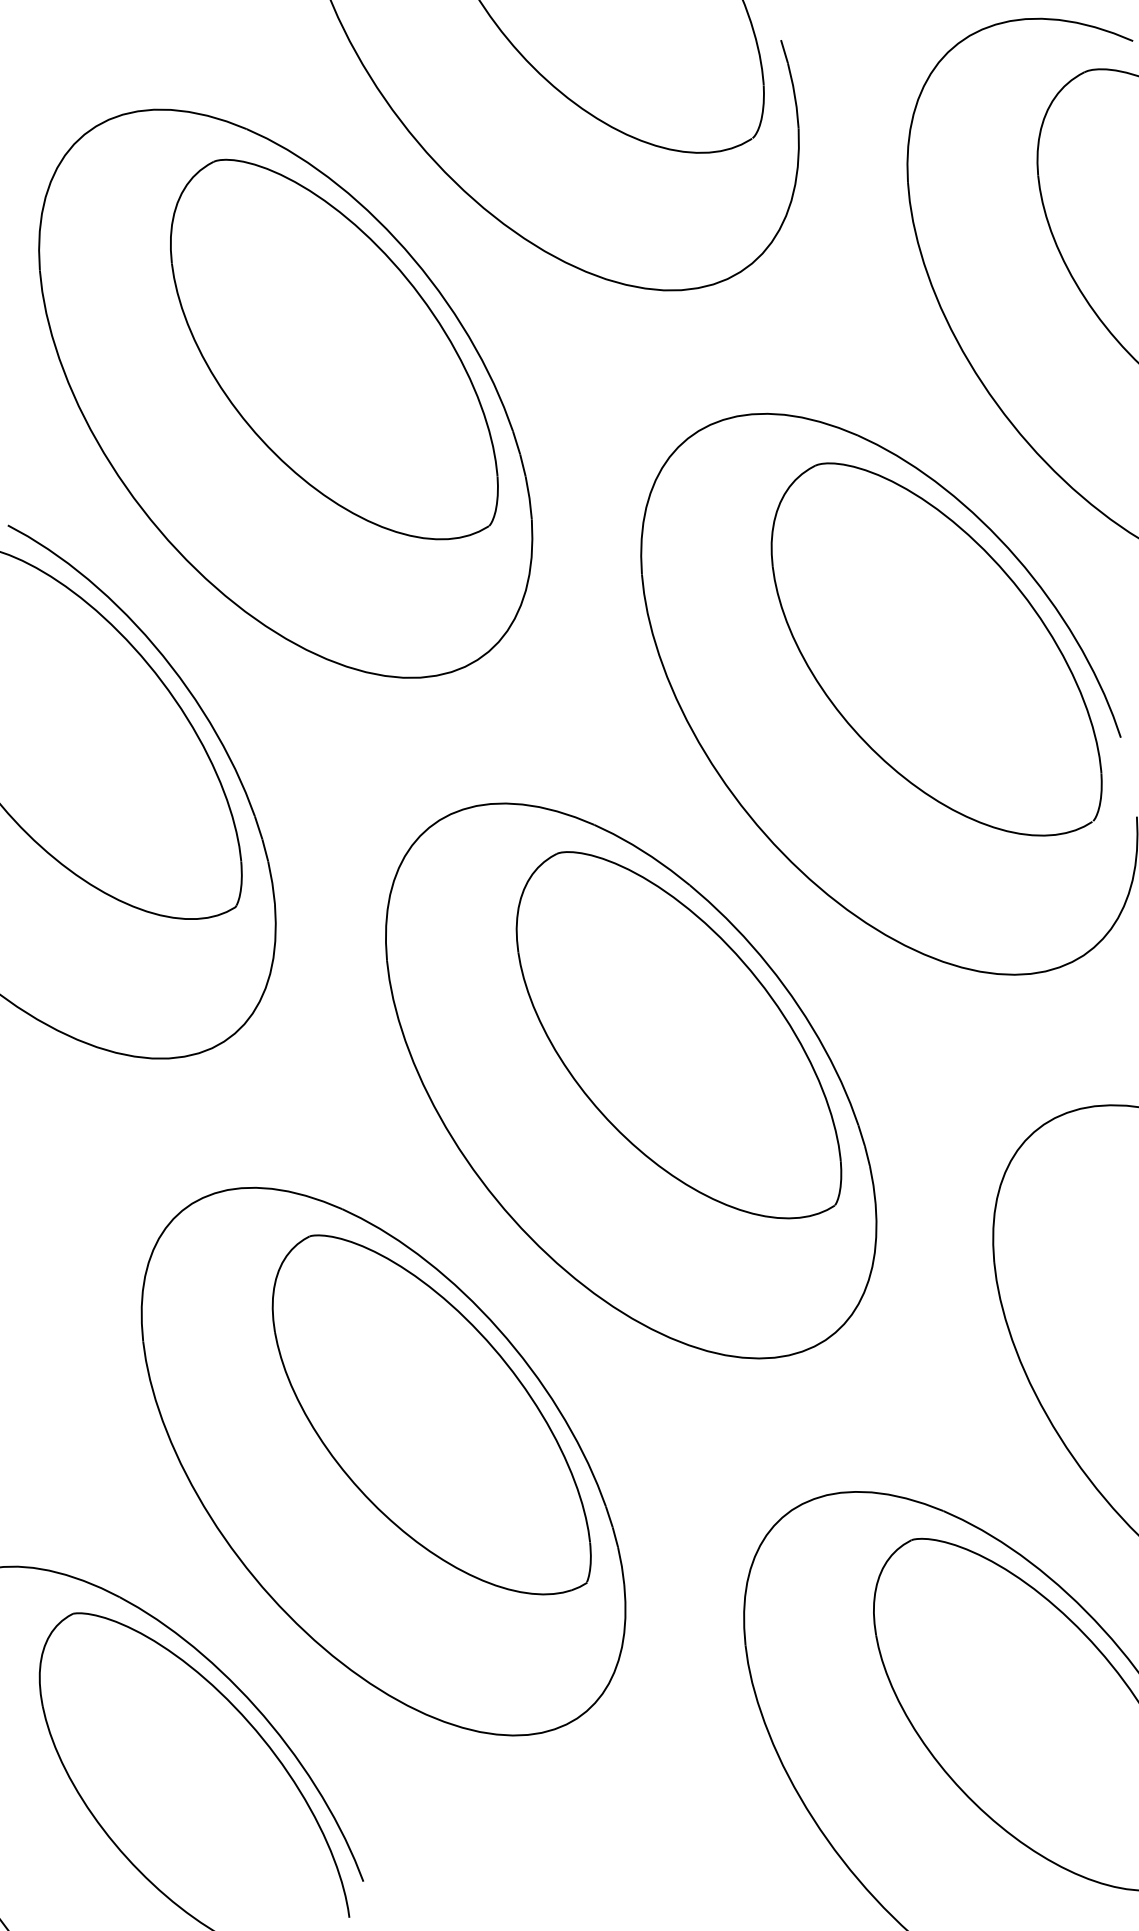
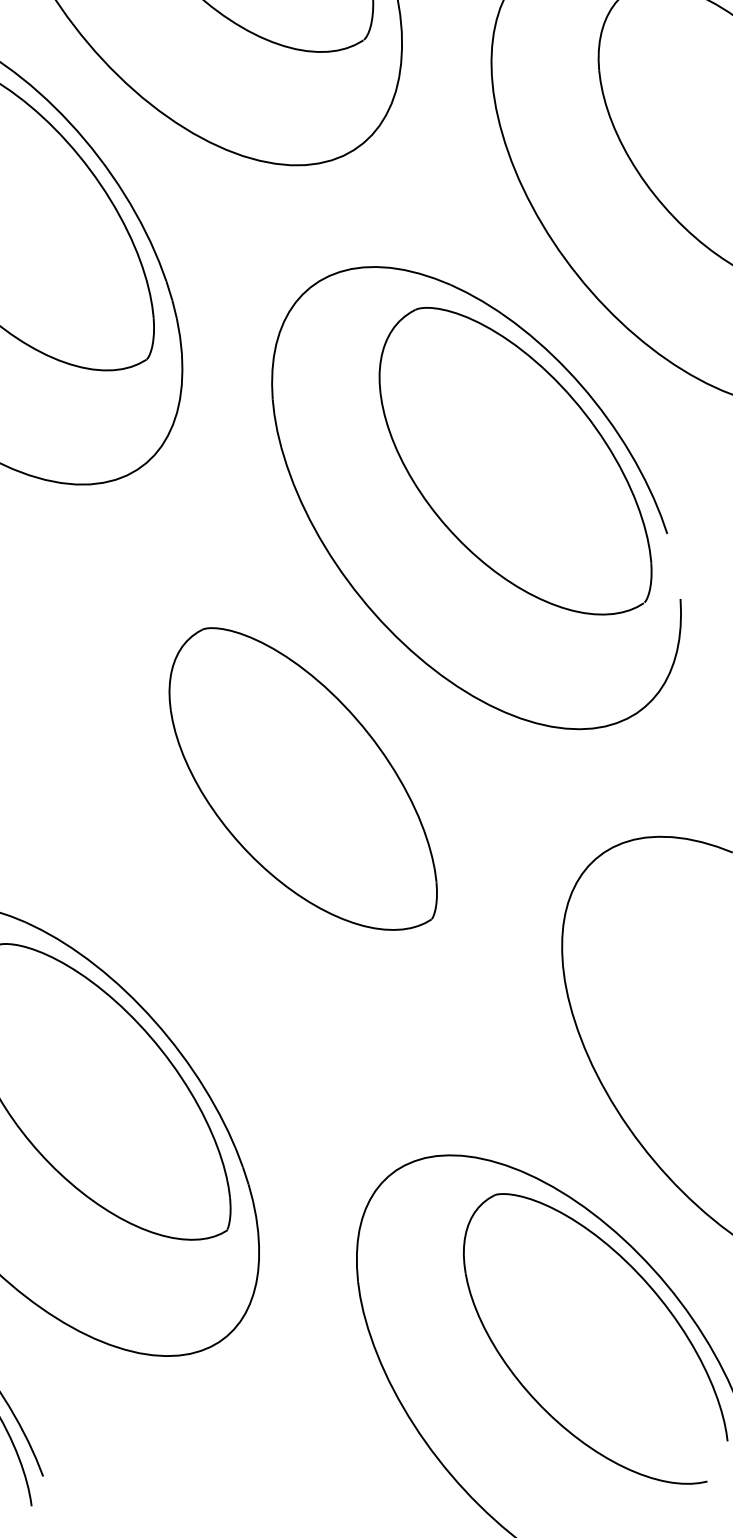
part: (631, 1080) -> (264, 816), removed

